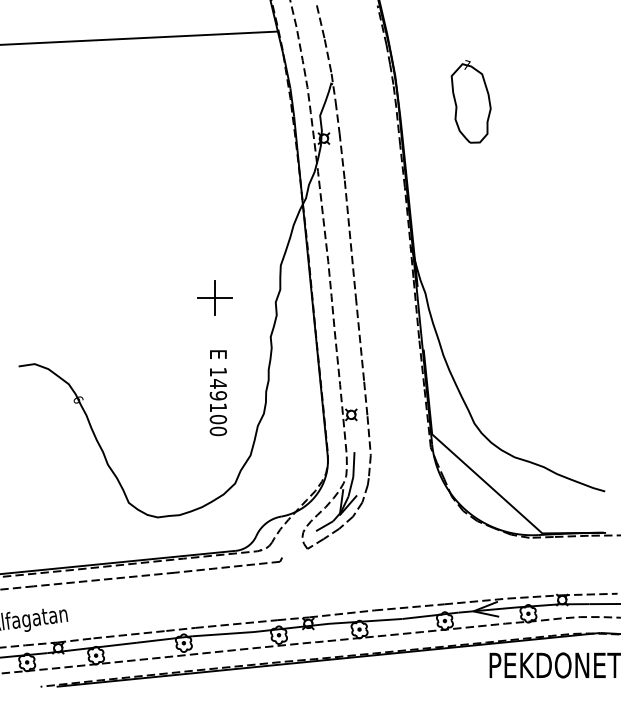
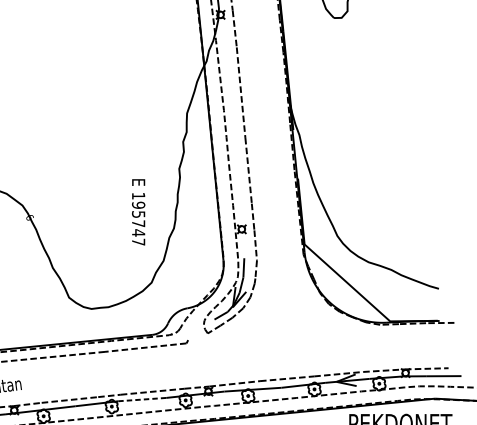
part: (214, 297) -> (135, 138), removed
text: (218, 407) -> (138, 223), 149100 -> 195747
line: (223, 634) -> (142, 399), solid -> dashed

